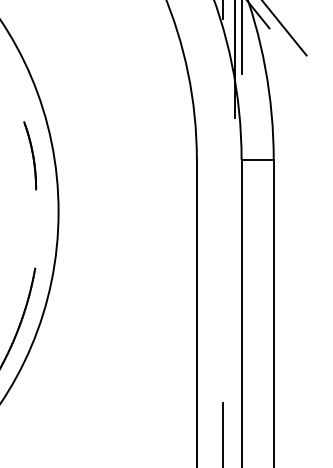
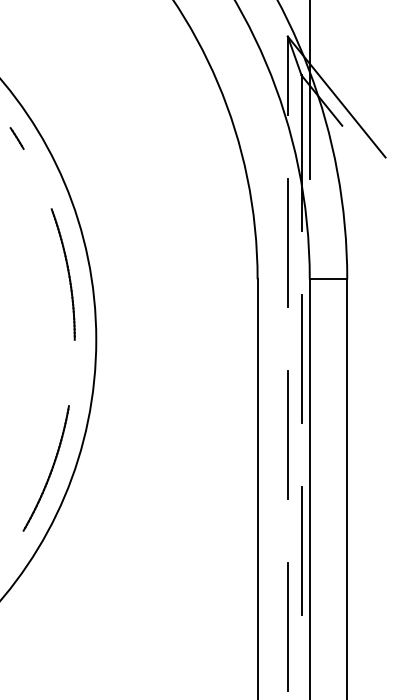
line: (222, 128) -> (287, 242), added
part: (29, 155) -> (62, 274), size x1.67
line: (234, 227) -> (301, 358), added
line: (222, 292) -> (287, 434), added
line: (234, 393) -> (301, 551), added

